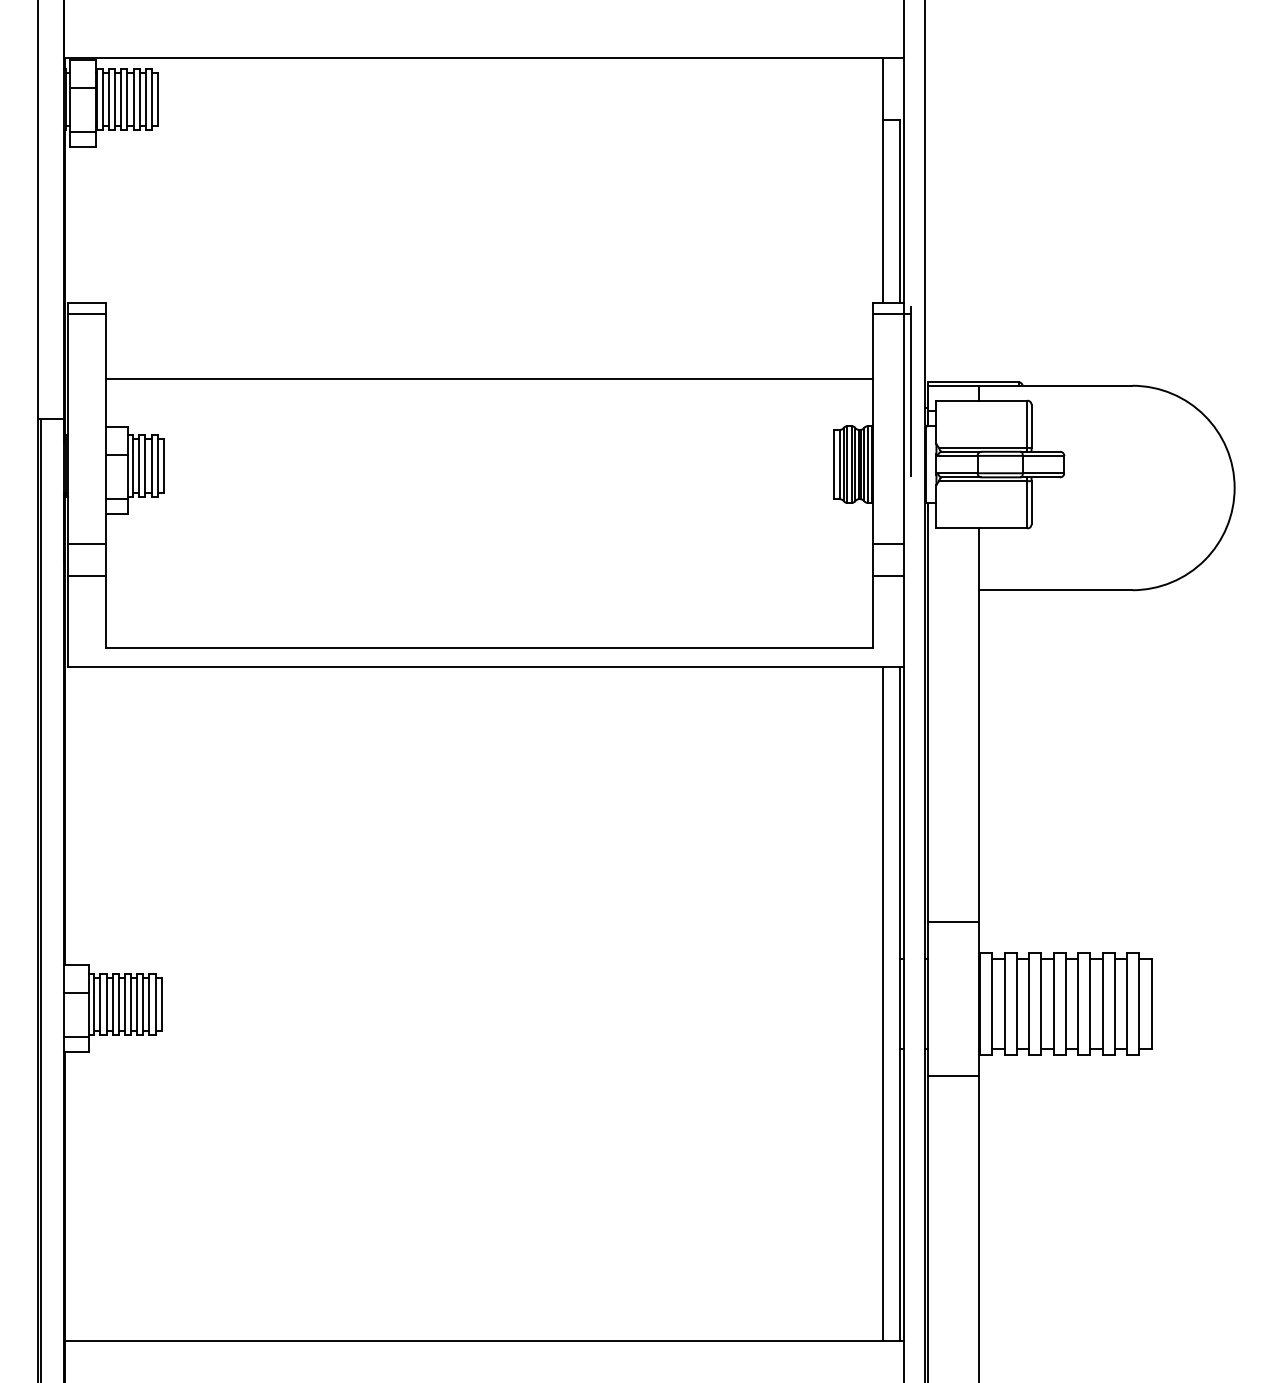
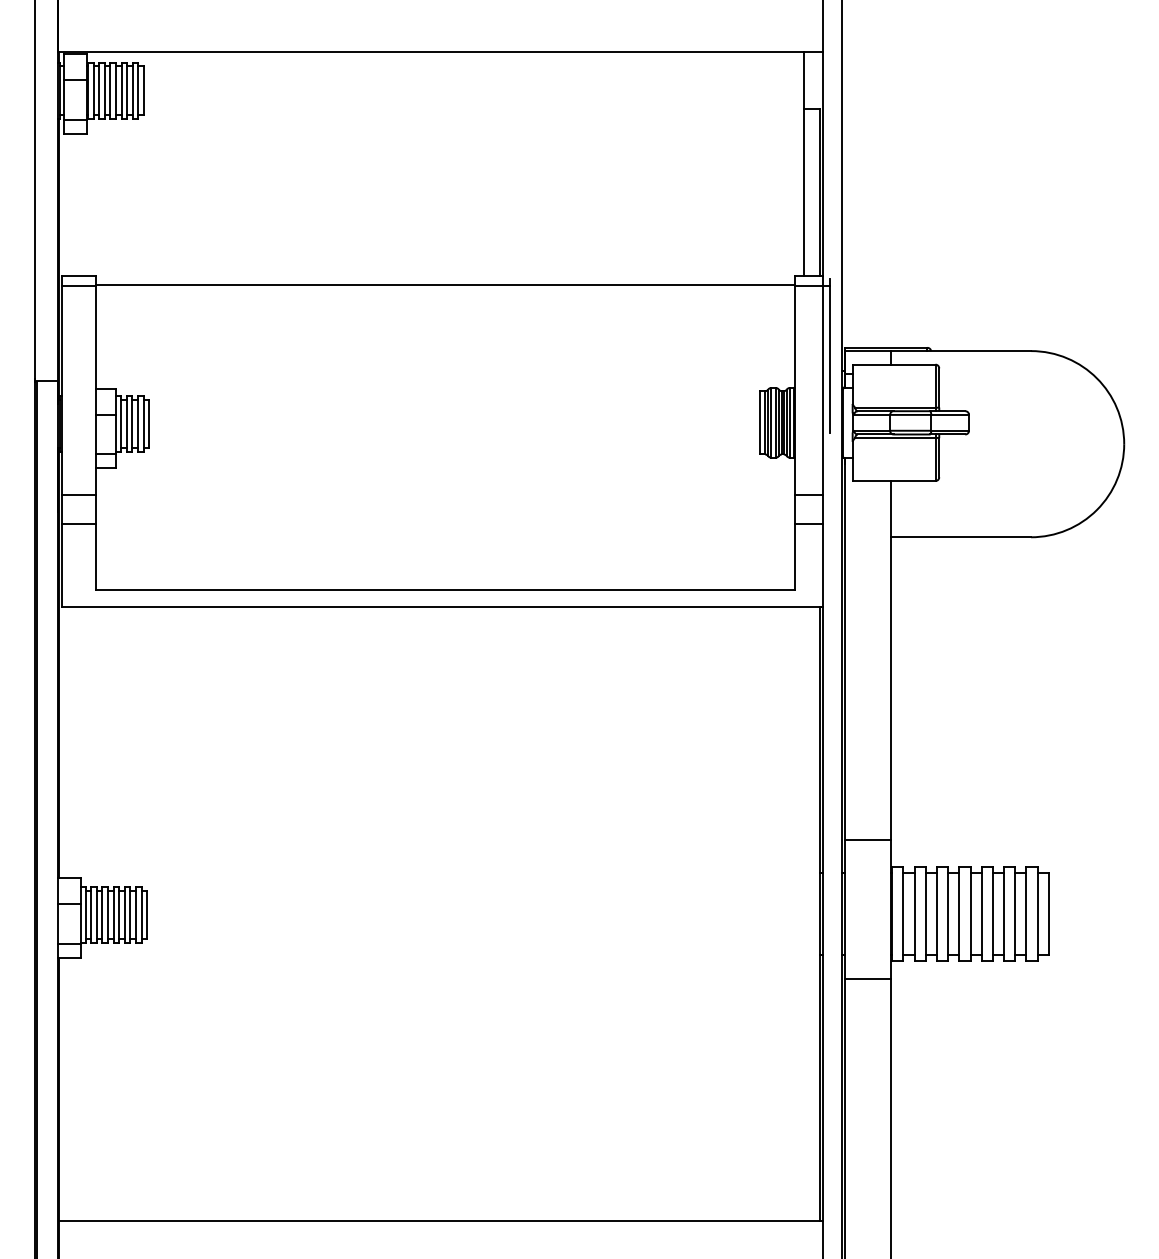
line: (489, 378) -> (445, 284), moved
line: (882, 1004) -> (803, 914), removed

